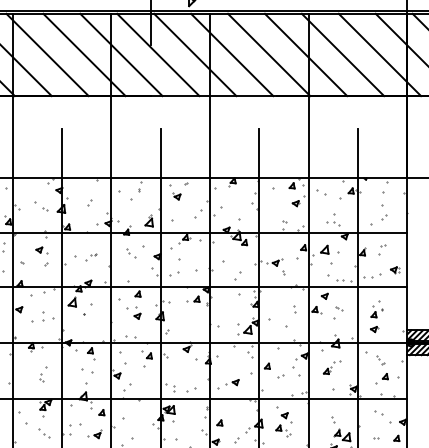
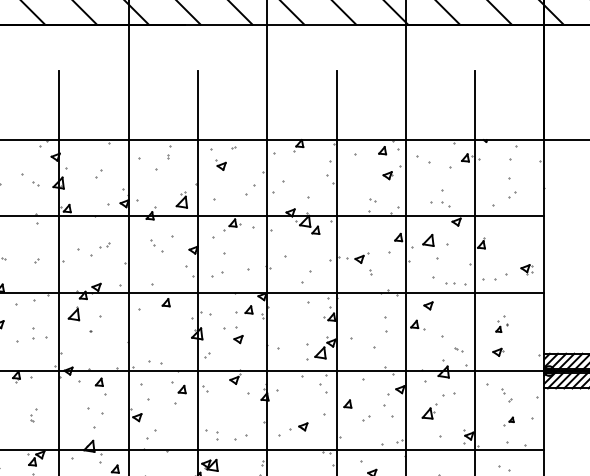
part: (382, 249) -> (509, 240), removed
part: (41, 250) -> (30, 241), removed
part: (91, 257) -> (100, 251), size x1.4
part: (339, 308) -> (458, 349), moved
part: (294, 309) -> (385, 324), size x1.6
part: (376, 309) -> (501, 324), size x0.7
part: (133, 312) -> (232, 334), moved
part: (331, 367) -> (437, 405), size x1.4
part: (43, 374) -> (33, 415), size x0.6
part: (381, 378) -> (508, 421), size x0.6

